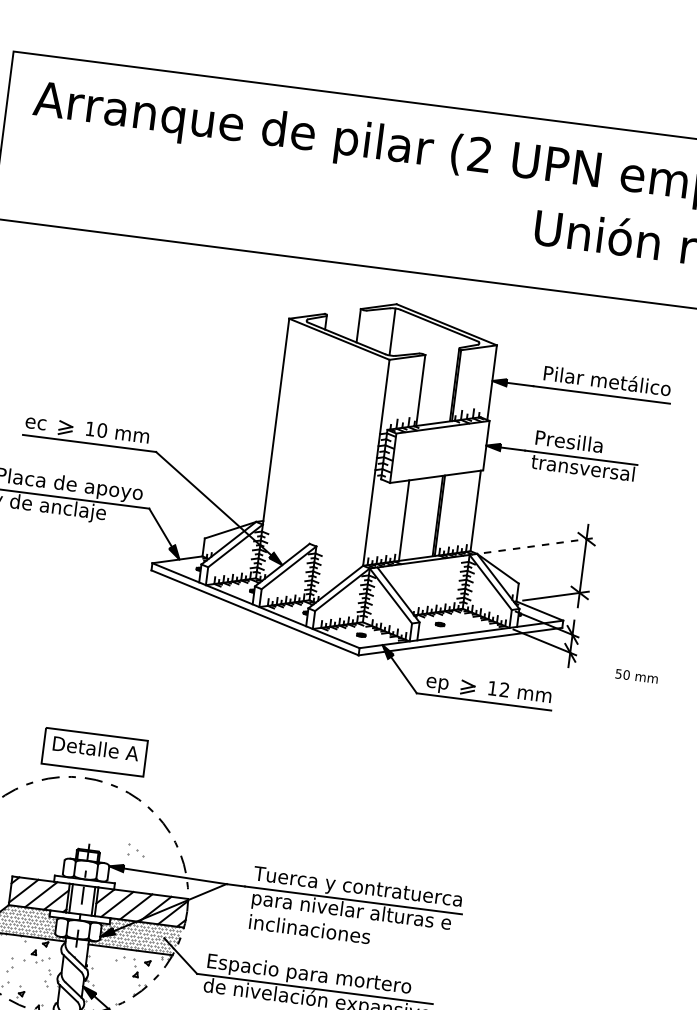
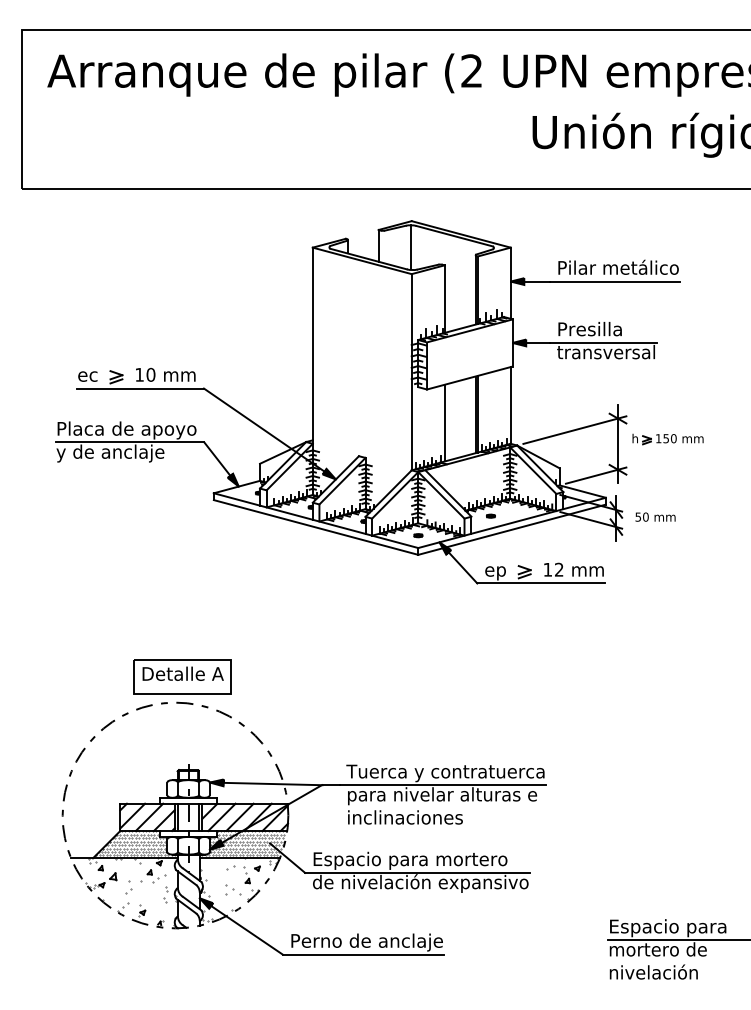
line: (540, 545) -> (575, 430), dashed -> solid
part: (635, 567) -> (667, 439), added
text: (636, 675) -> (655, 516), moved
part: (136, 850) -> (233, 889), moved

